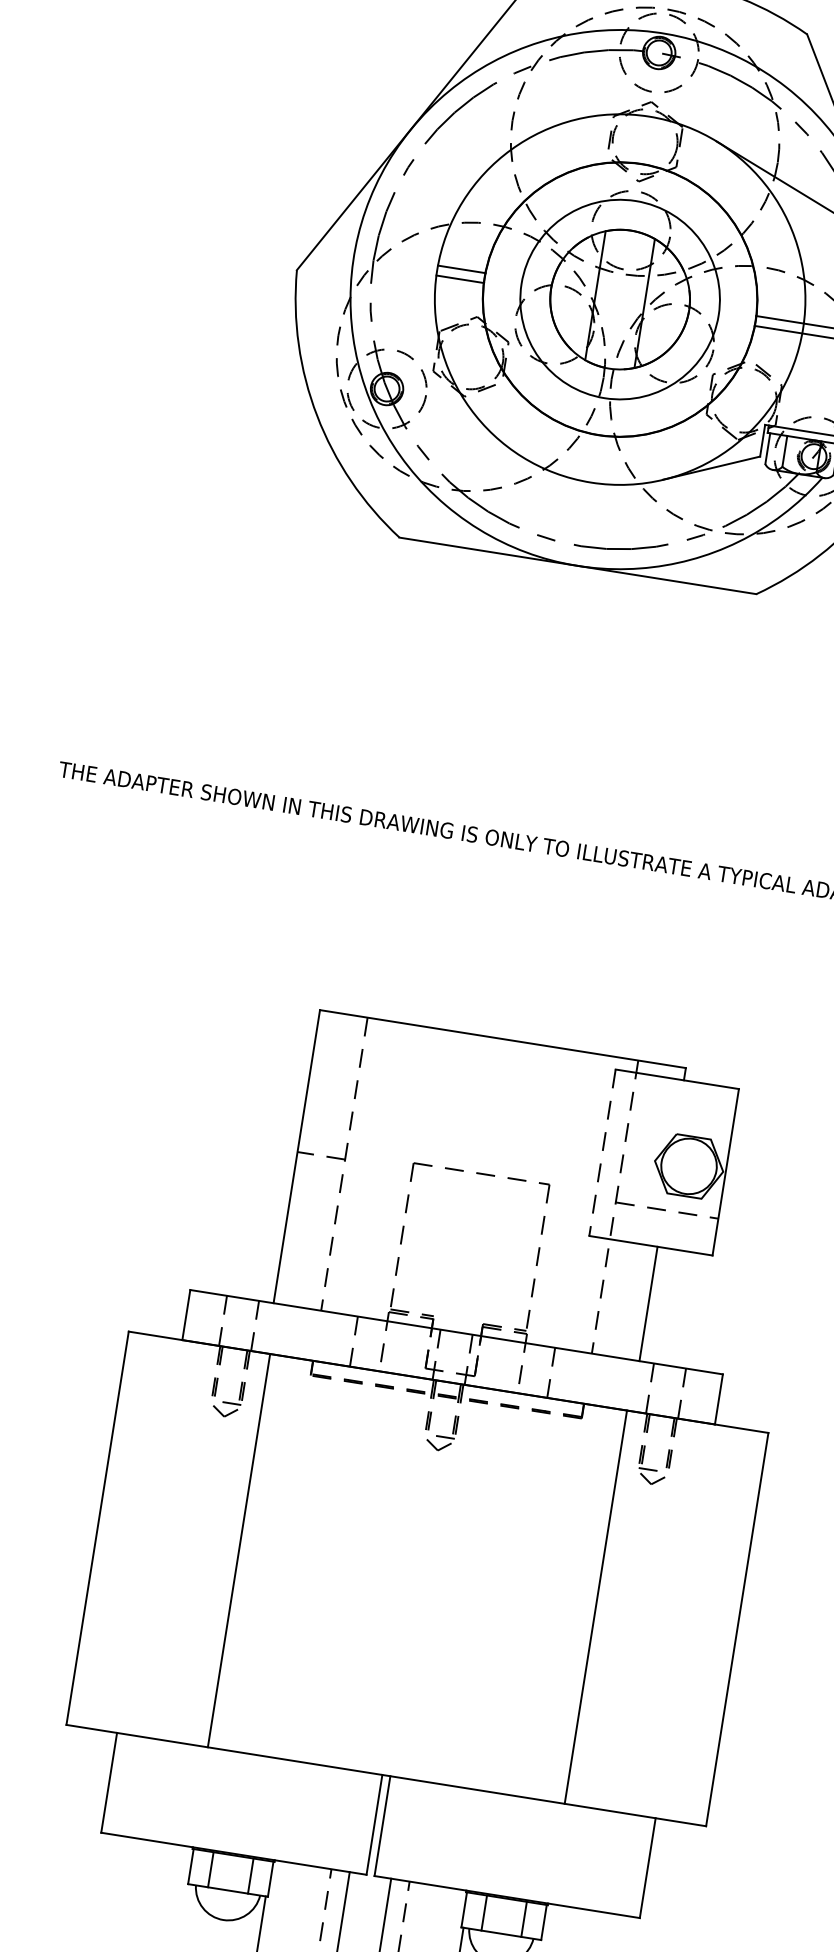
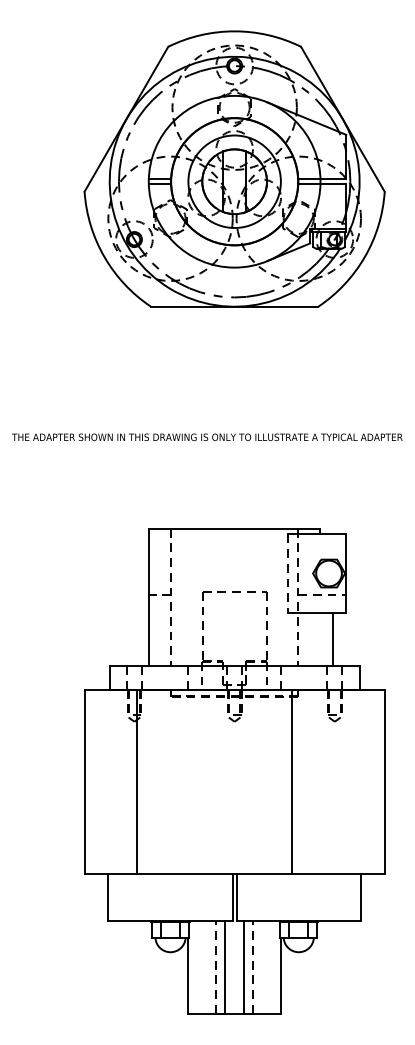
line: (648, 1304) -> (333, 639), moved
line: (238, 1549) -> (136, 781), moved
line: (596, 1606) -> (292, 781), moved

